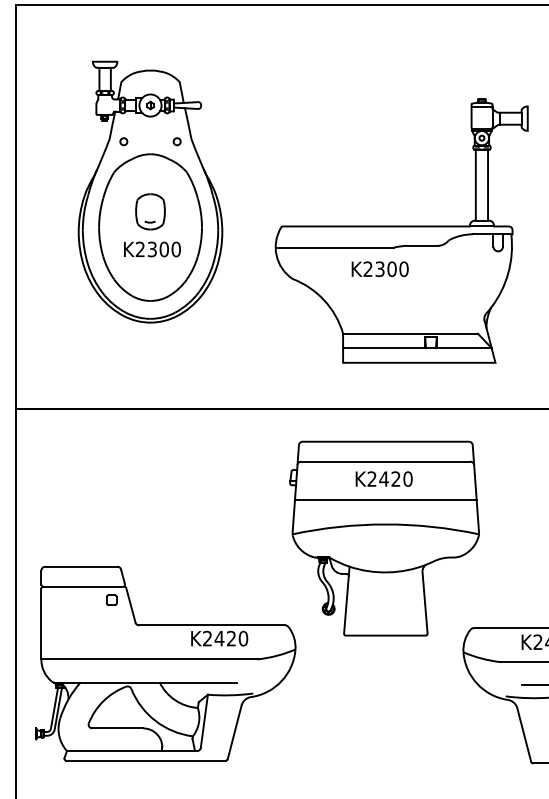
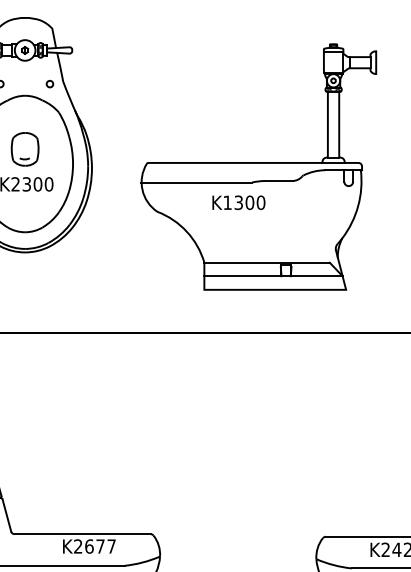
text: (367, 268) -> (227, 202), K2300 -> K1300
part: (384, 538) -> (242, 453), removed
text: (231, 638) -> (100, 546), K2420 -> K2677

